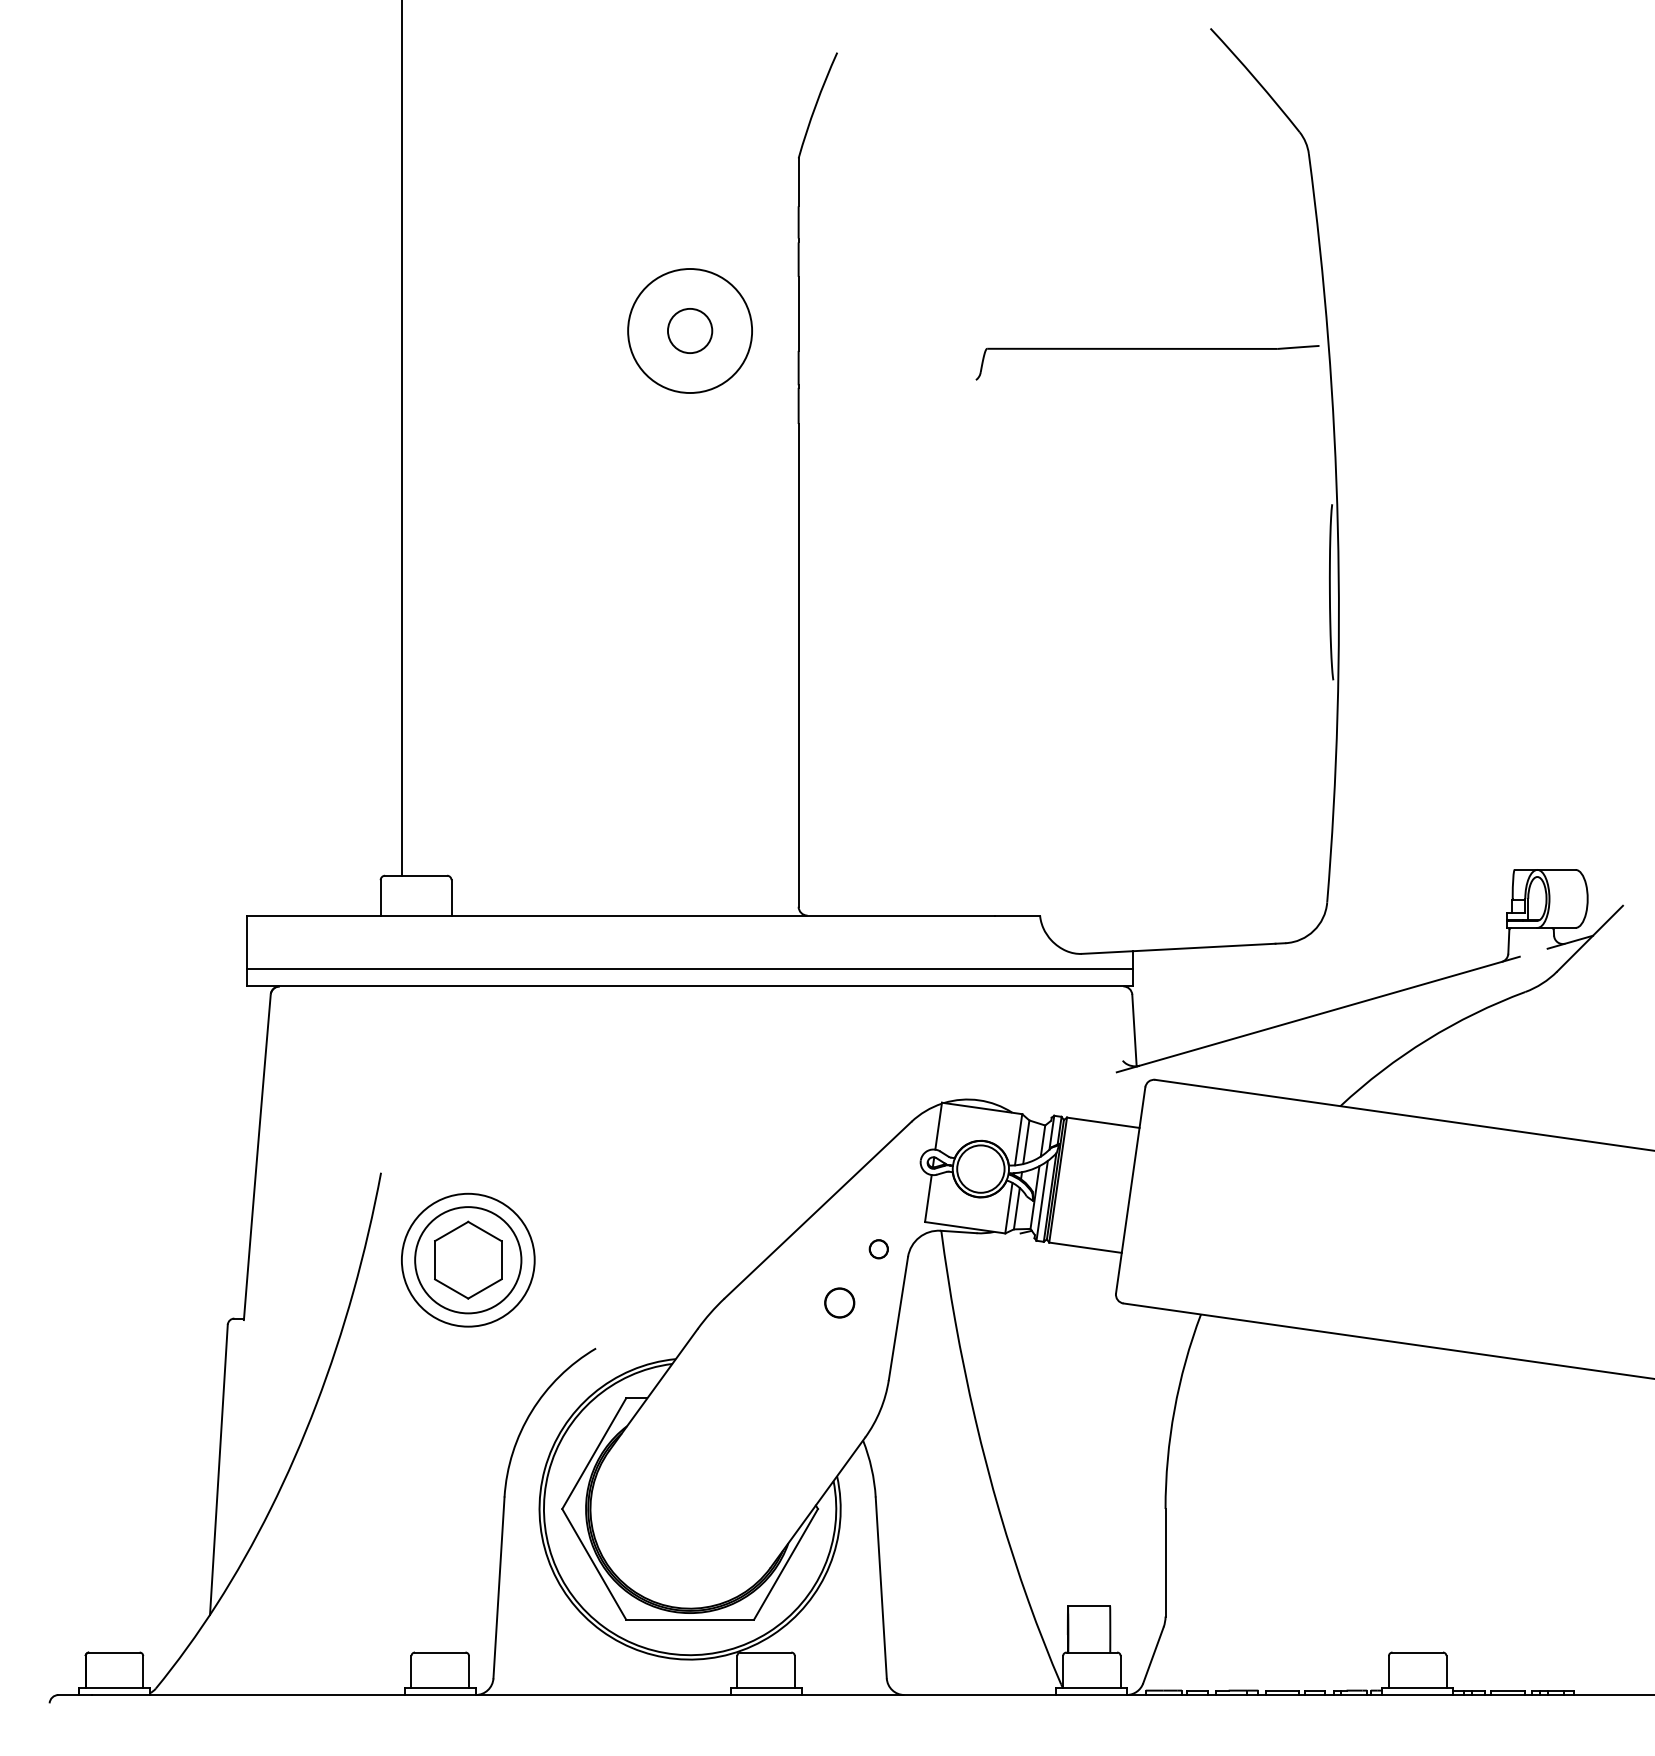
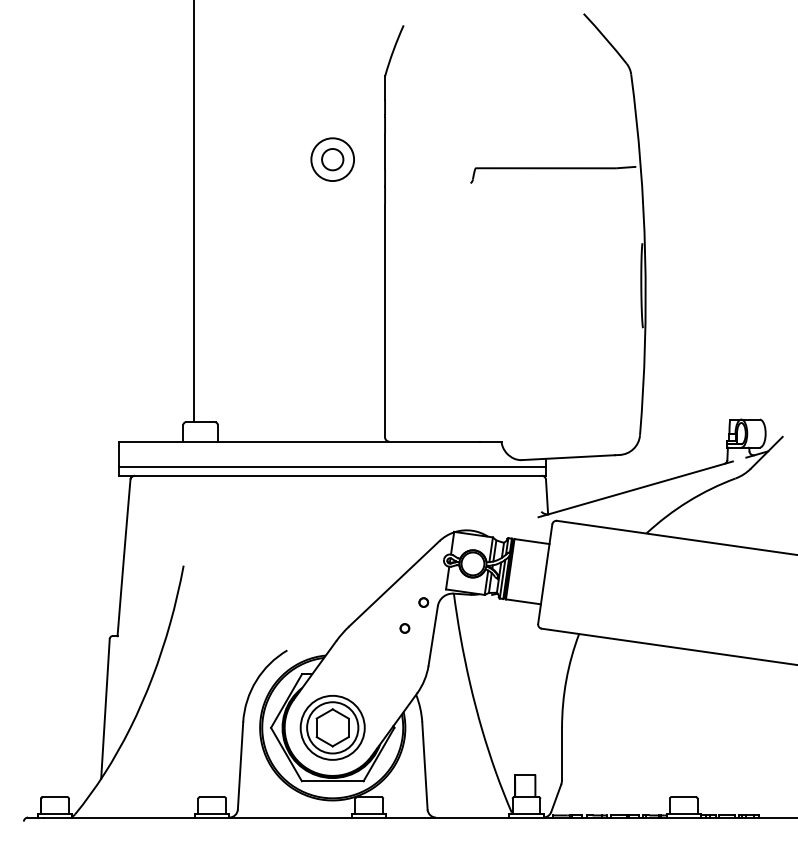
circle: (689, 330) -> (332, 159), size x0.71
part: (467, 1259) -> (332, 727), moved
part: (838, 1303) -> (404, 628), size x0.62

